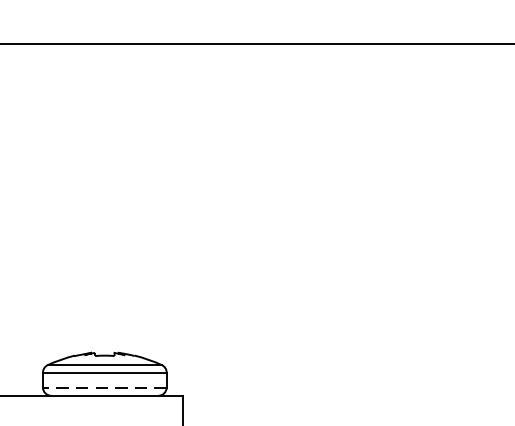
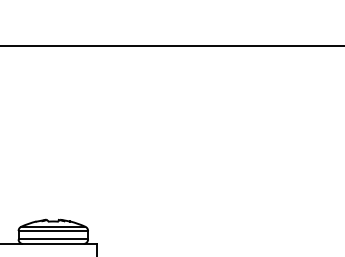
line: (105, 387) -> (53, 239), dashed -> solid

